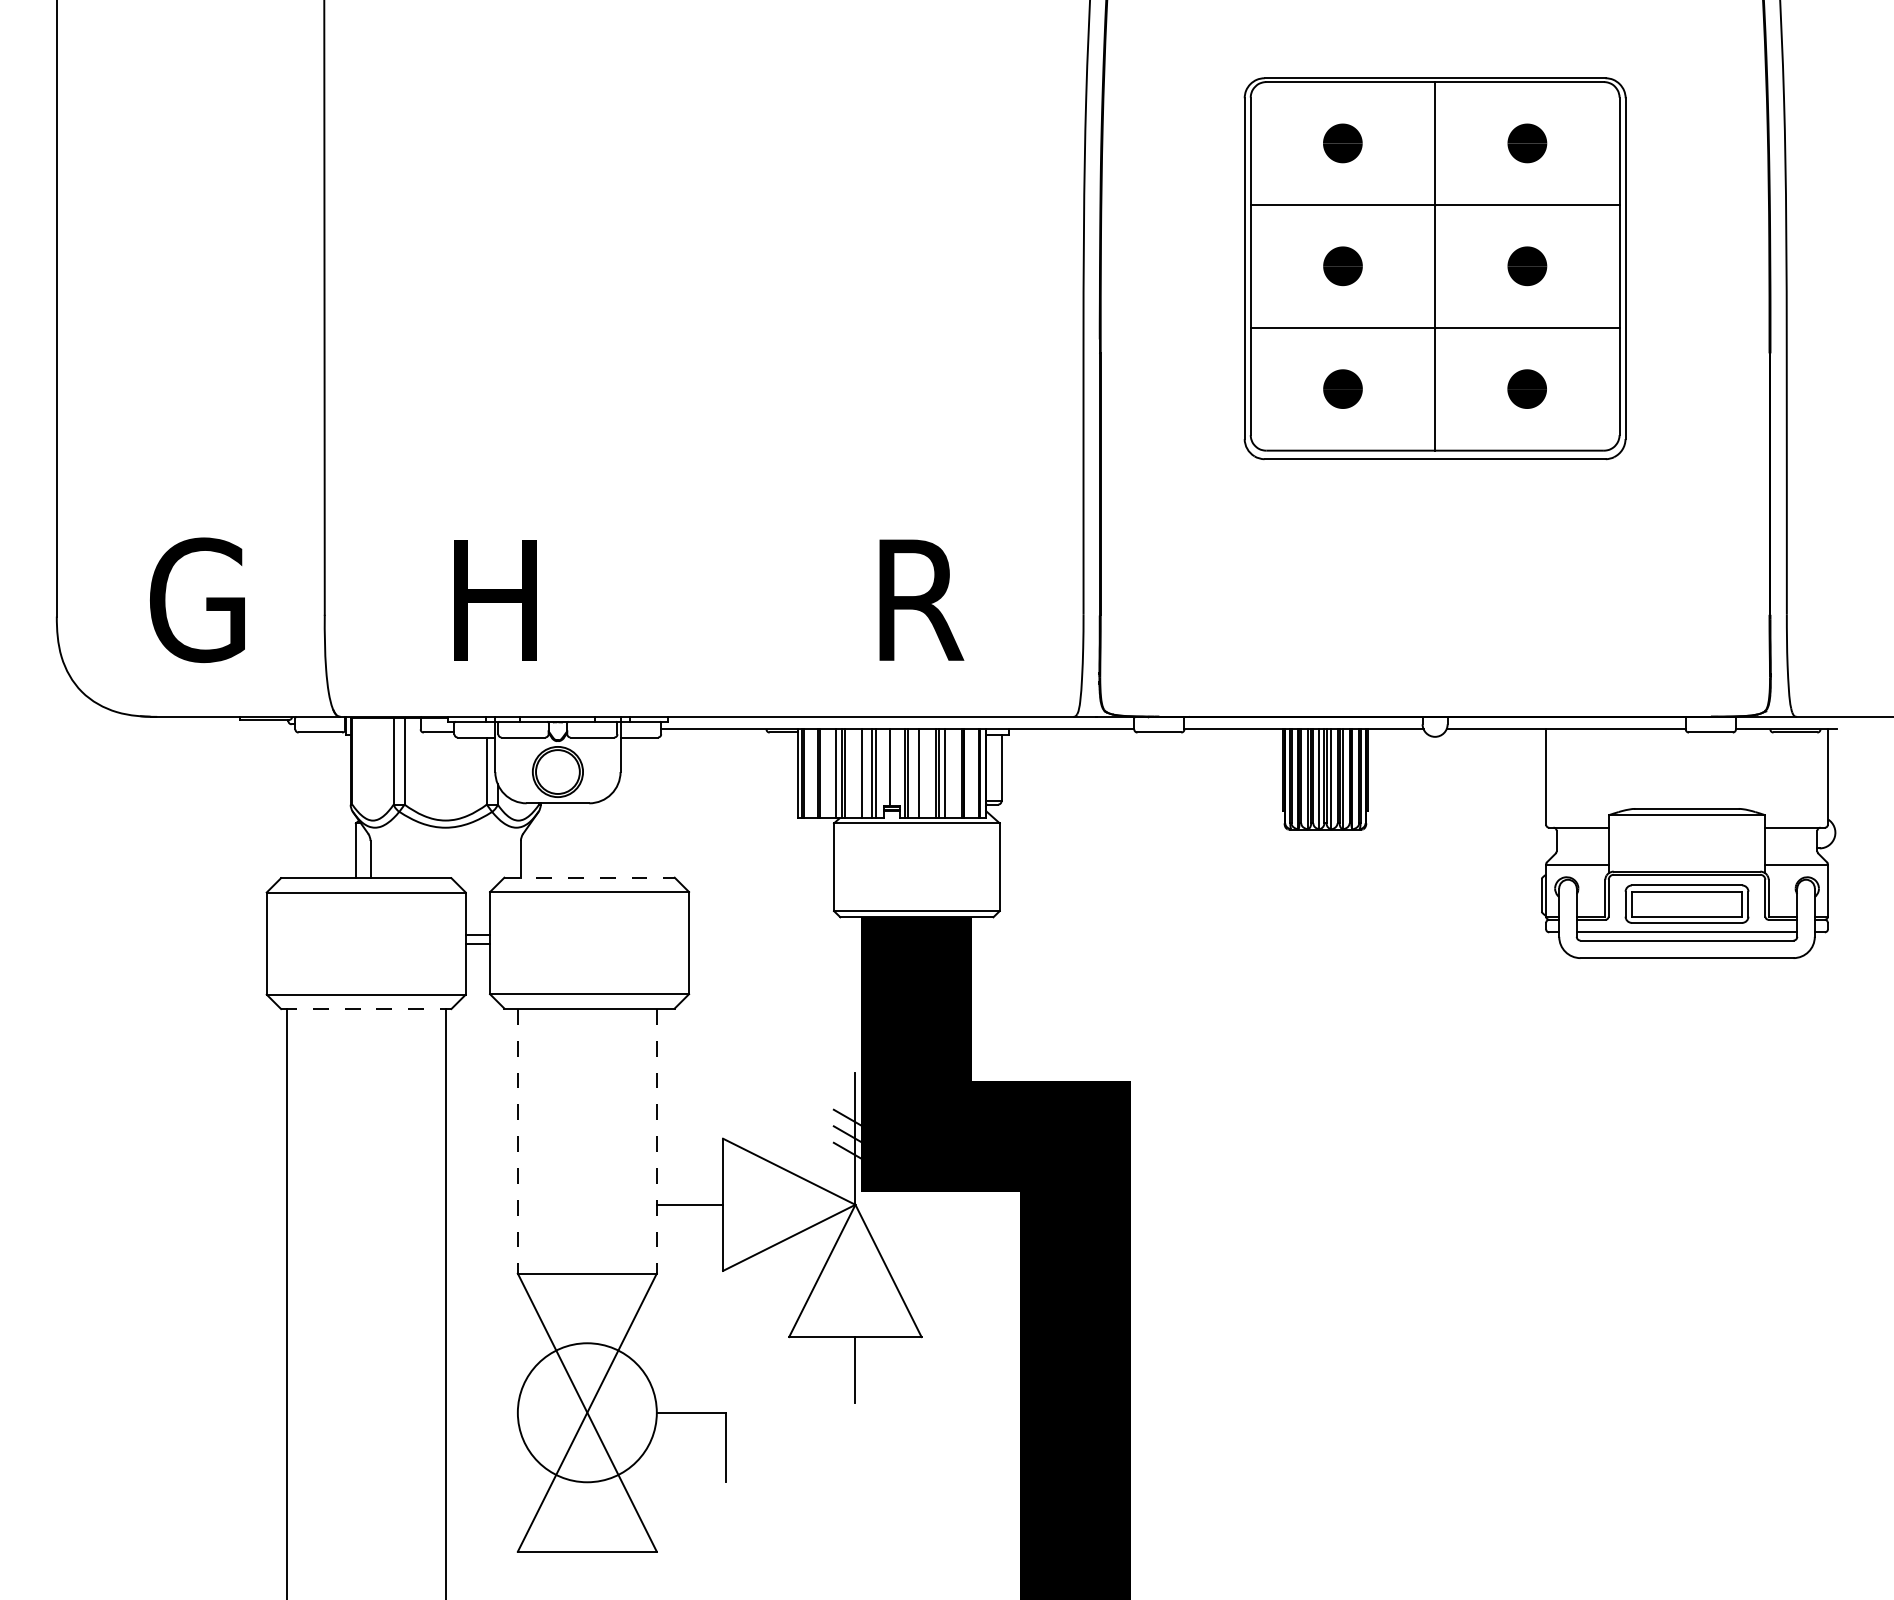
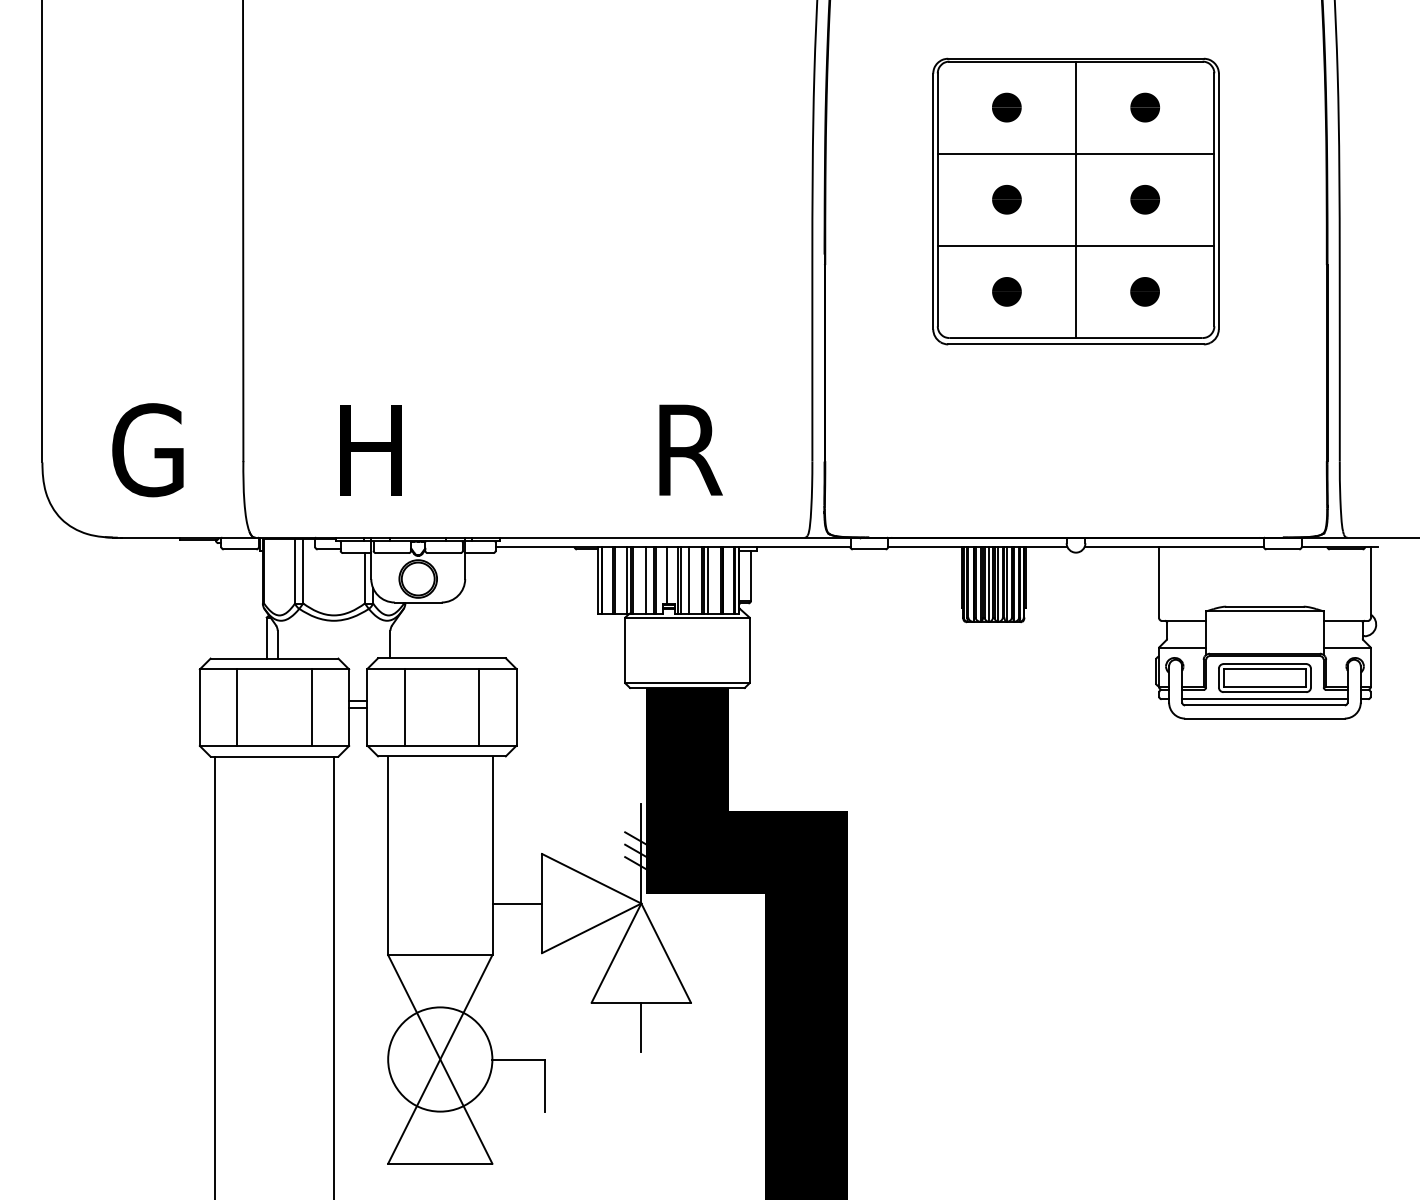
line: (590, 877) -> (442, 658), dashed -> solid
line: (316, 943) -> (237, 707), added
line: (416, 943) -> (312, 707), added
line: (539, 943) -> (404, 707), added
line: (639, 943) -> (479, 707), added
line: (366, 1009) -> (274, 757), dashed -> solid
line: (517, 1141) -> (387, 856), dashed -> solid
line: (656, 1141) -> (492, 856), dashed -> solid

